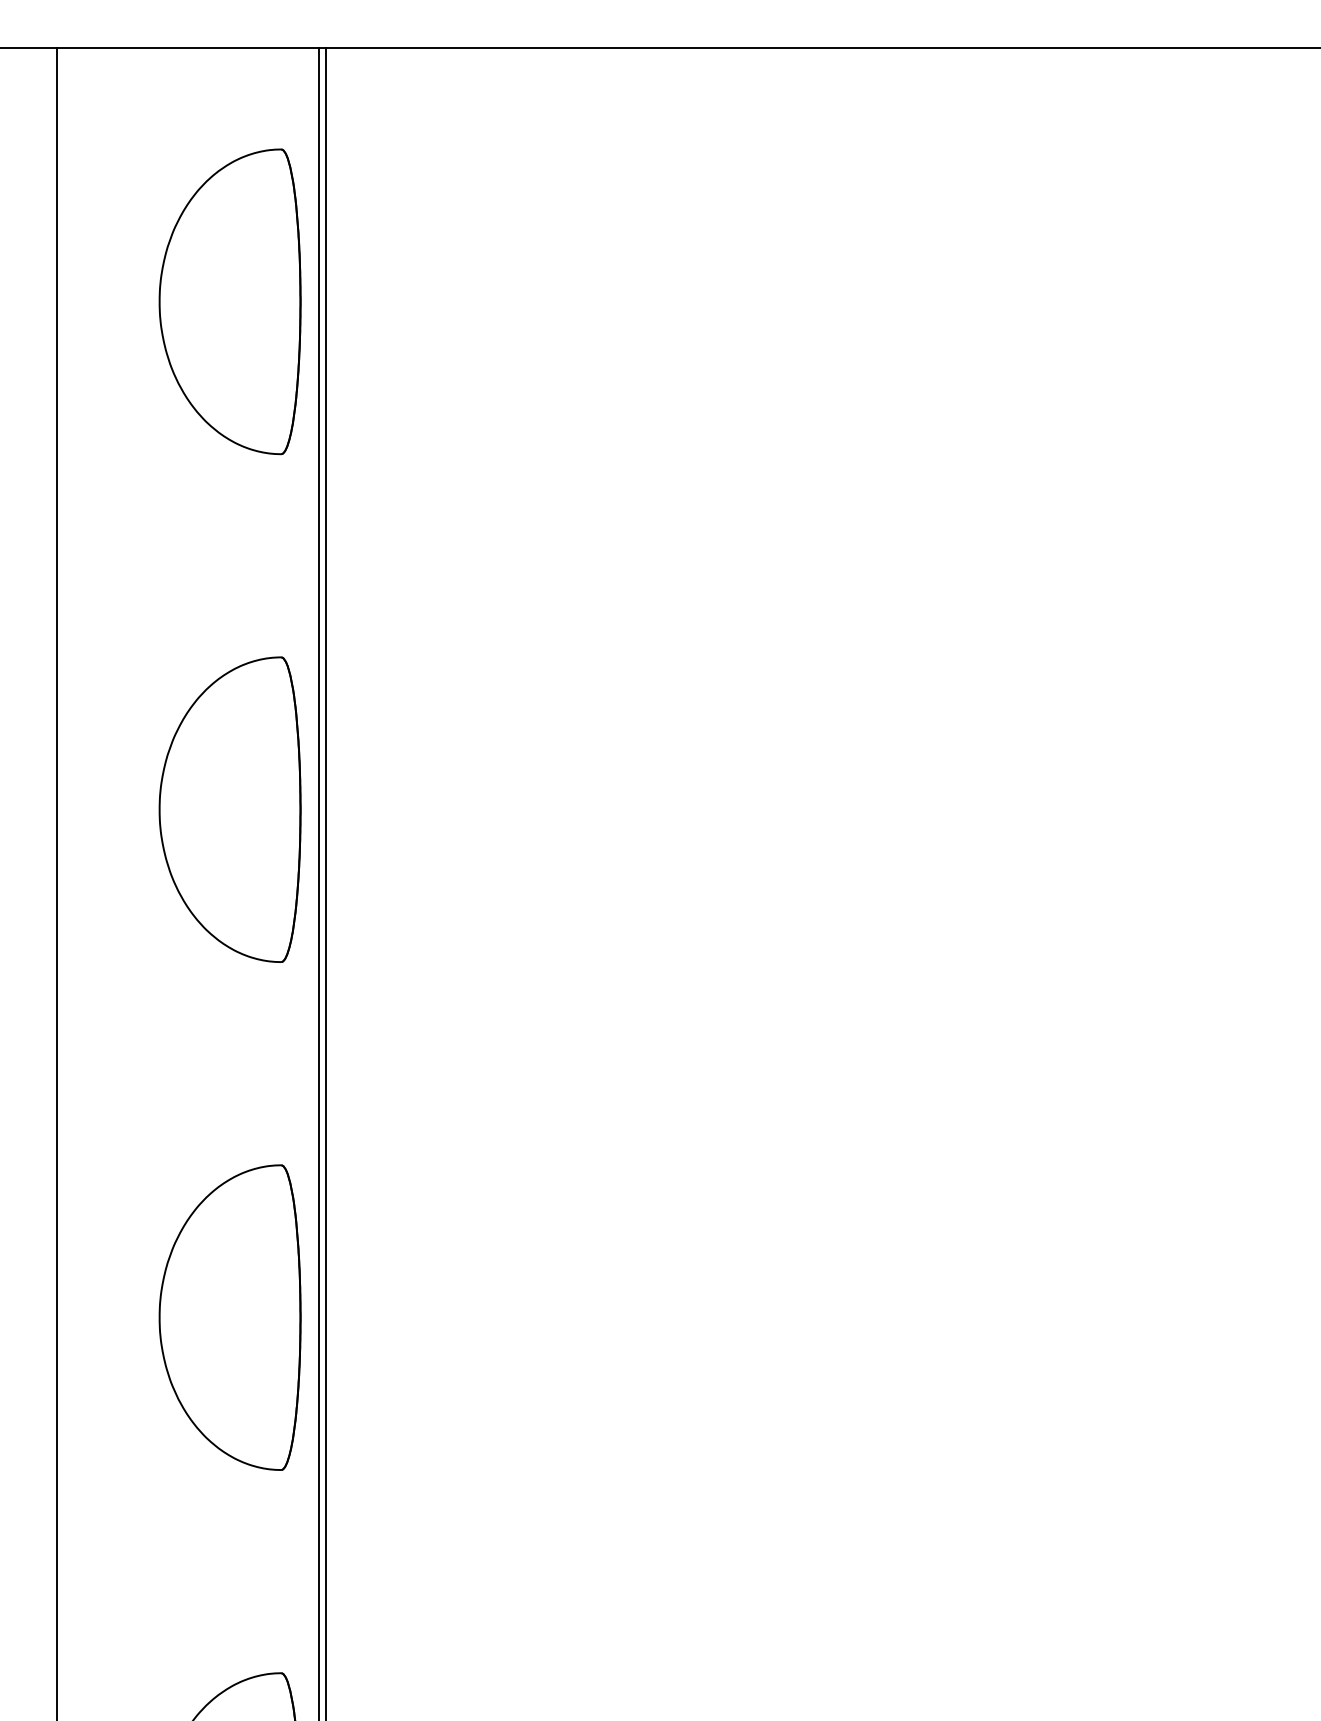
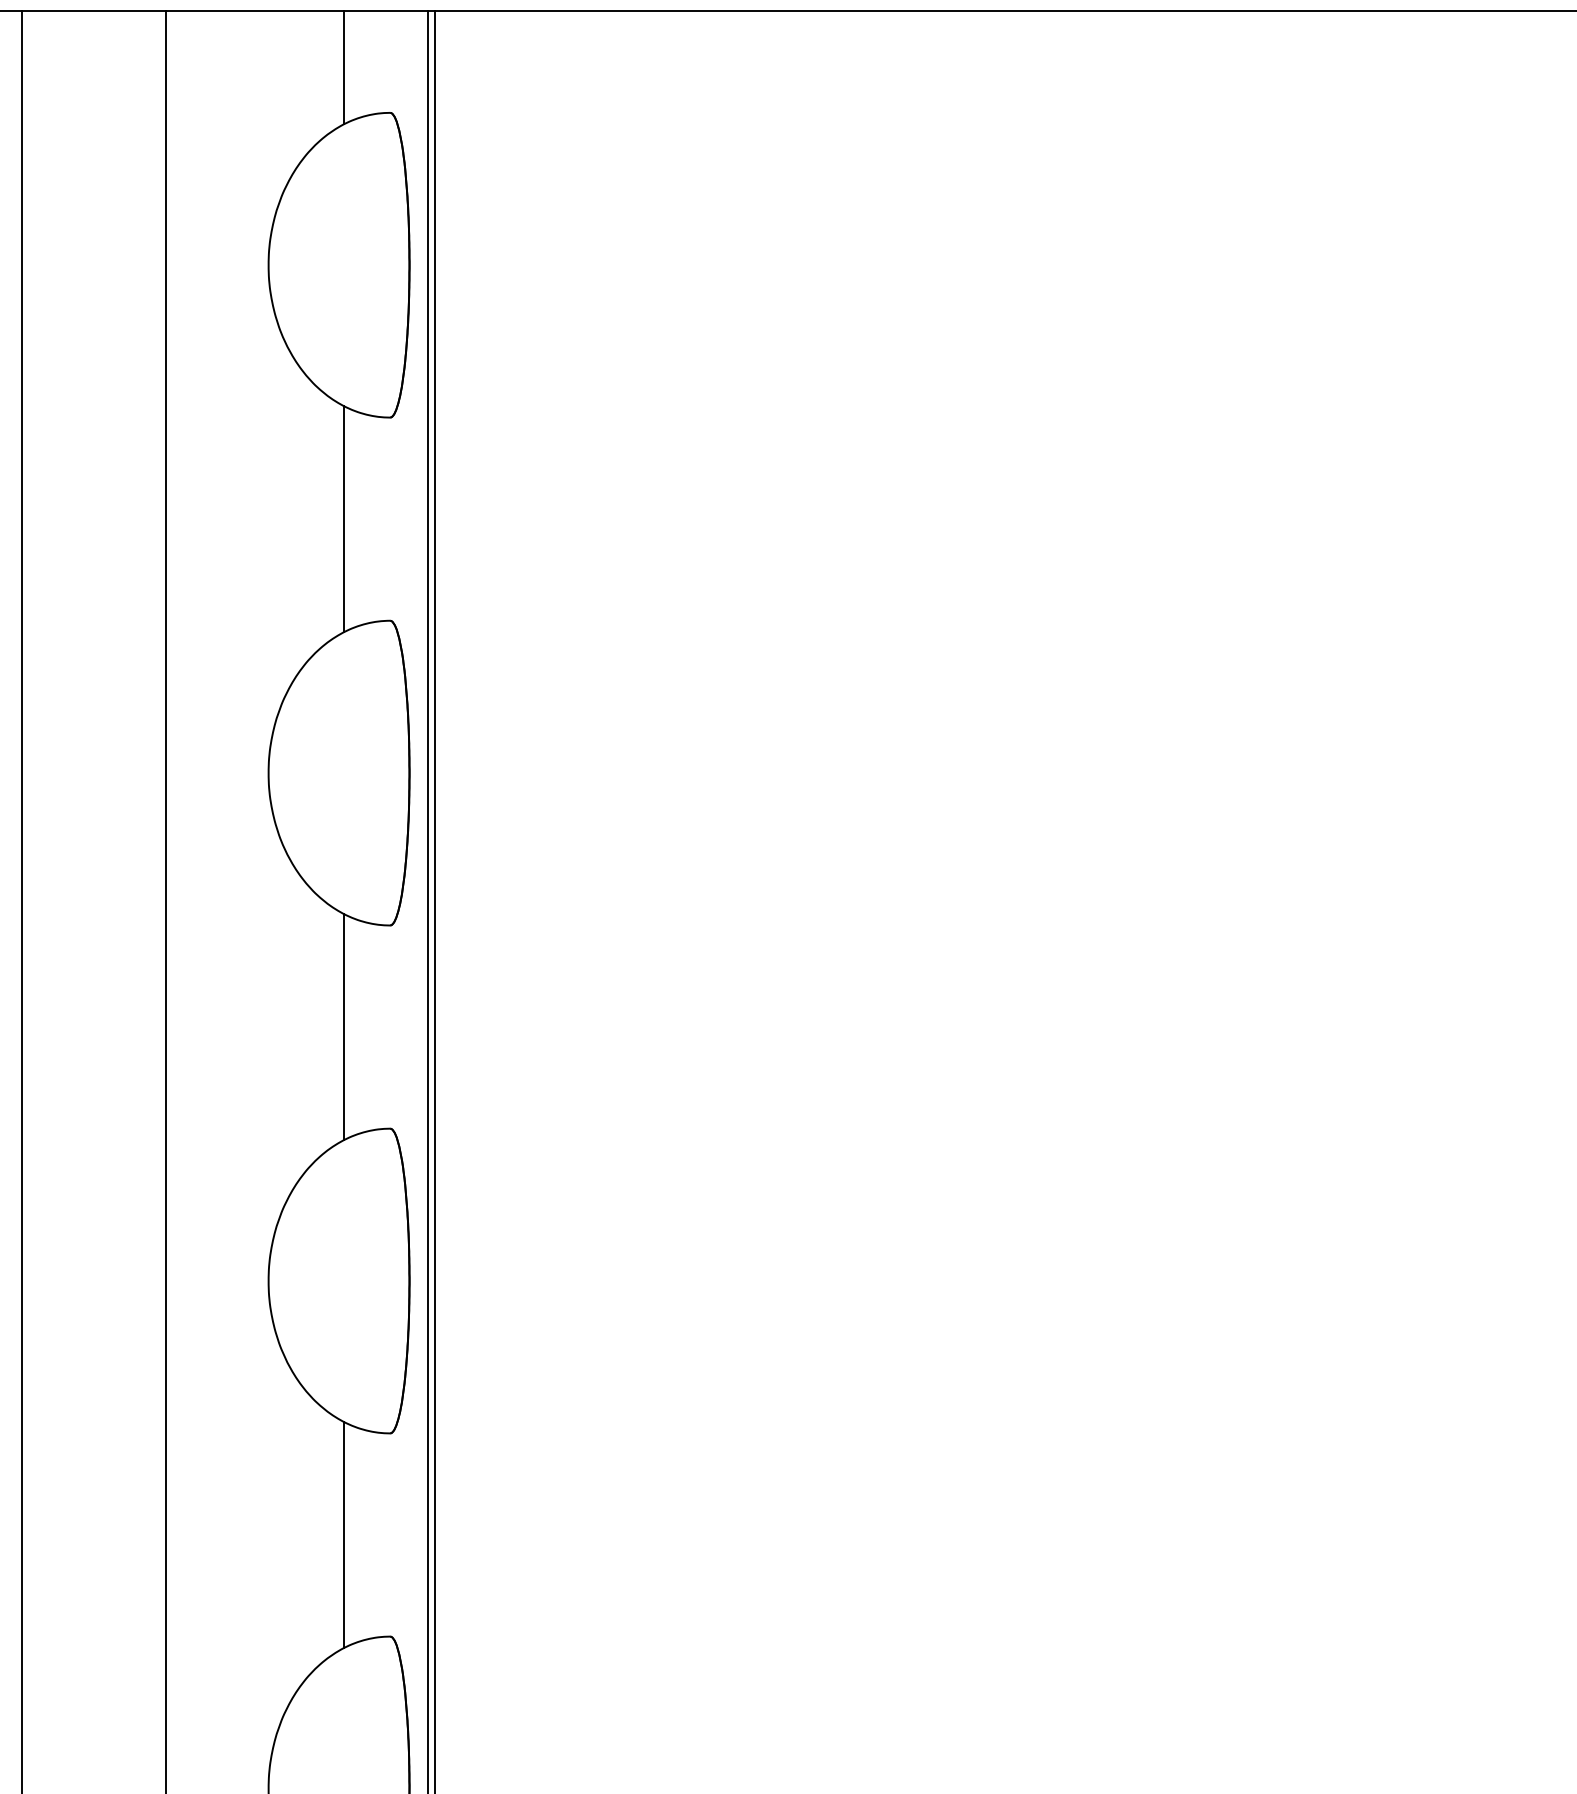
line: (235, 104) -> (344, 67), added
line: (235, 556) -> (344, 519), added
line: (235, 1063) -> (344, 1026), added
line: (235, 1571) -> (344, 1534), added

